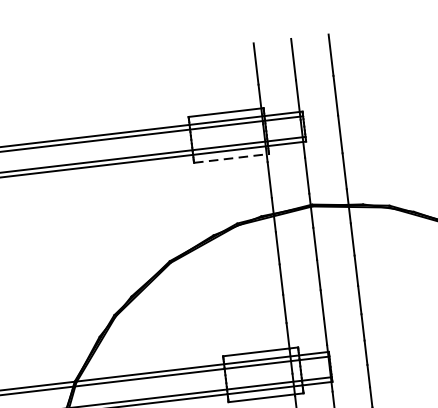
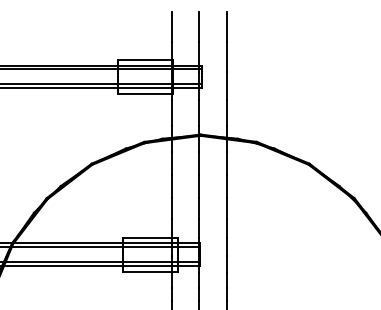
line: (231, 157) -> (145, 93), dashed -> solid

